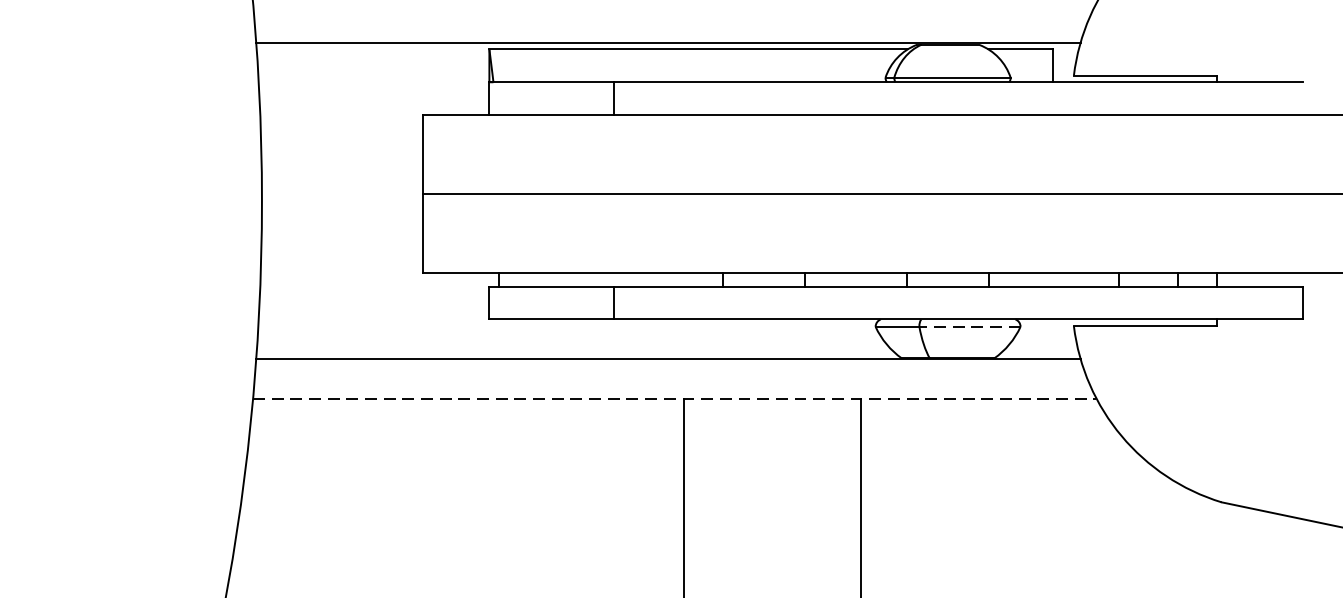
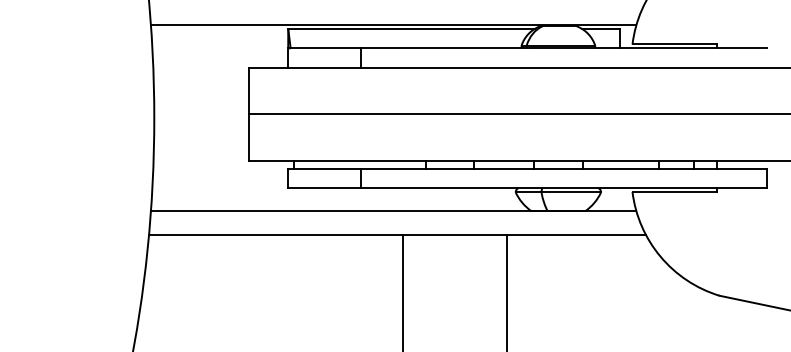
line: (970, 327) -> (571, 192), dashed -> solid
line: (674, 398) -> (397, 234), dashed -> solid

